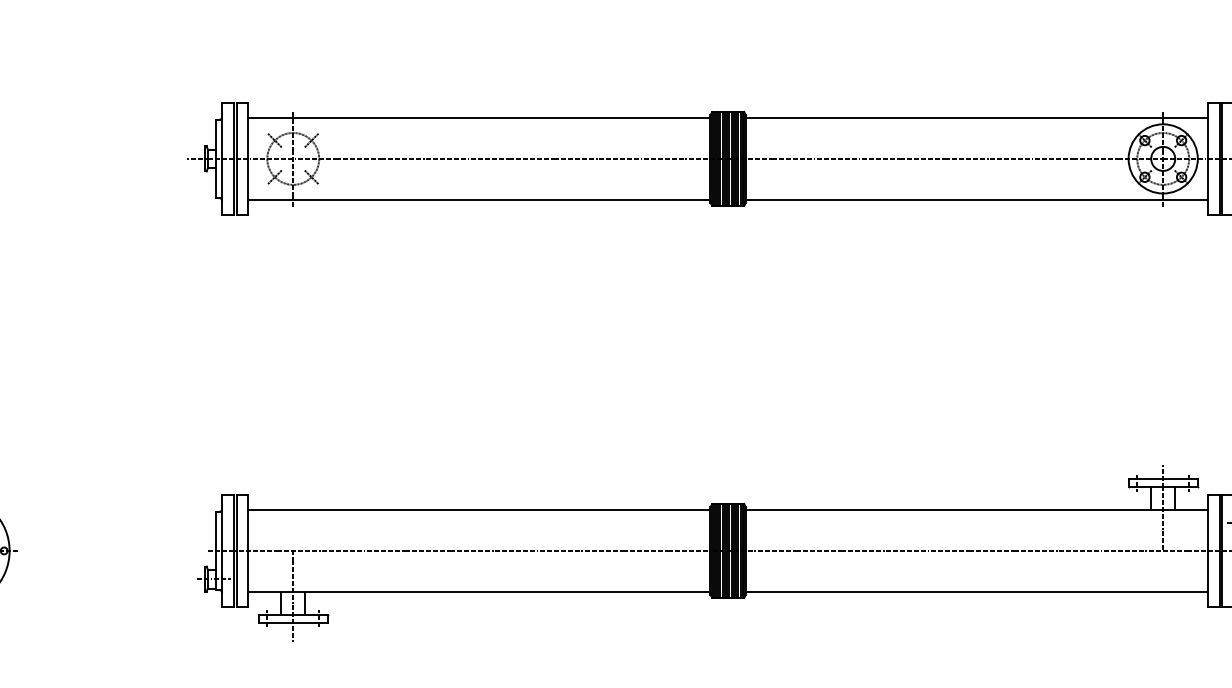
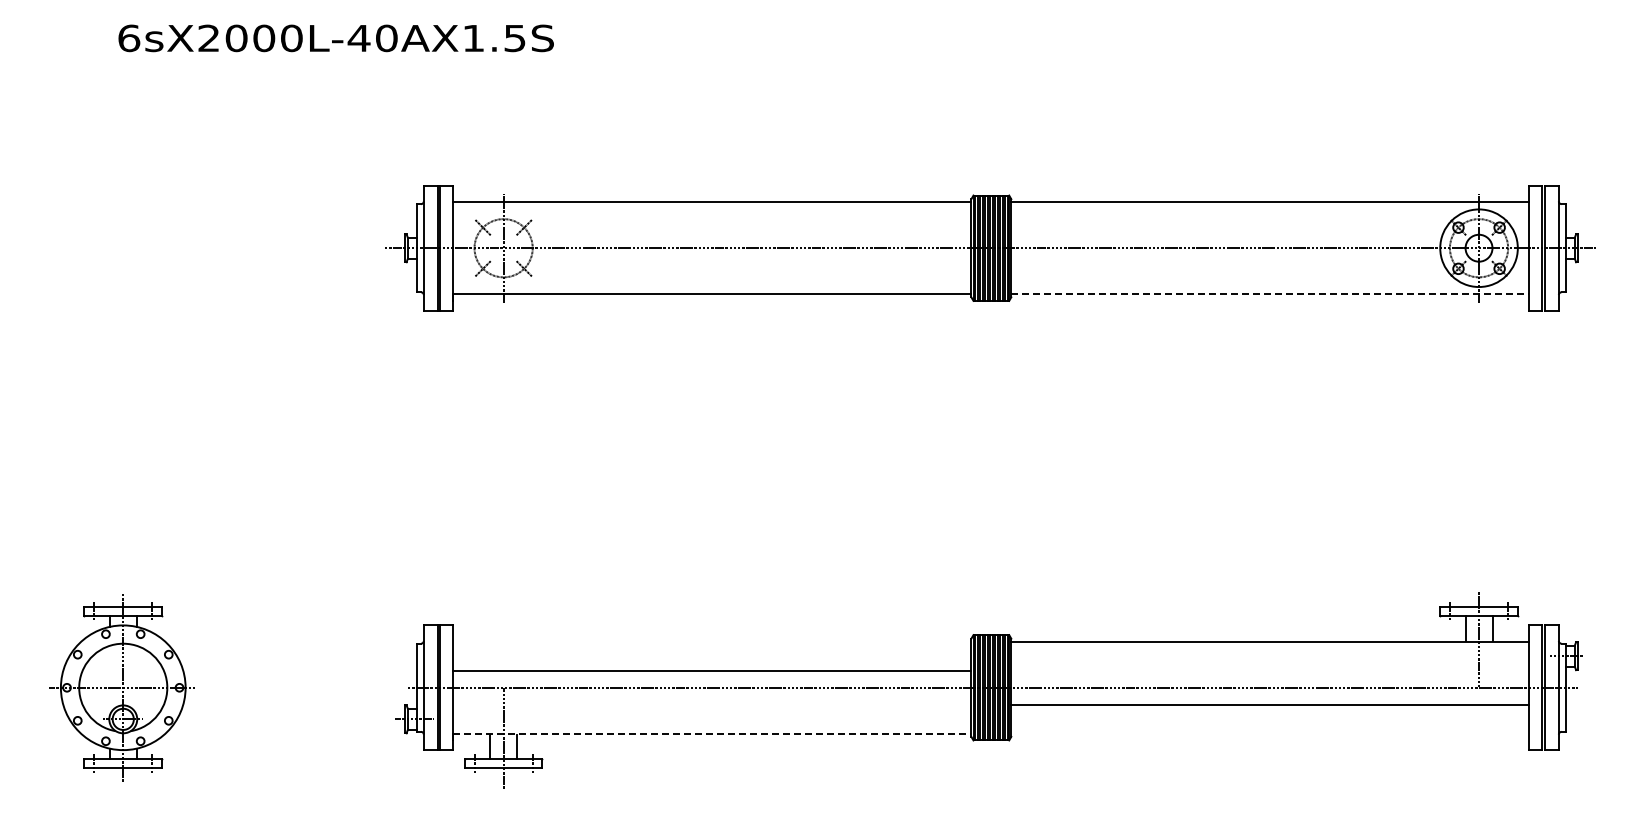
line: (977, 200) -> (1270, 294), solid -> dashed
line: (479, 510) -> (712, 671), moved
line: (479, 591) -> (712, 733), solid -> dashed
line: (977, 591) -> (1270, 704), moved

